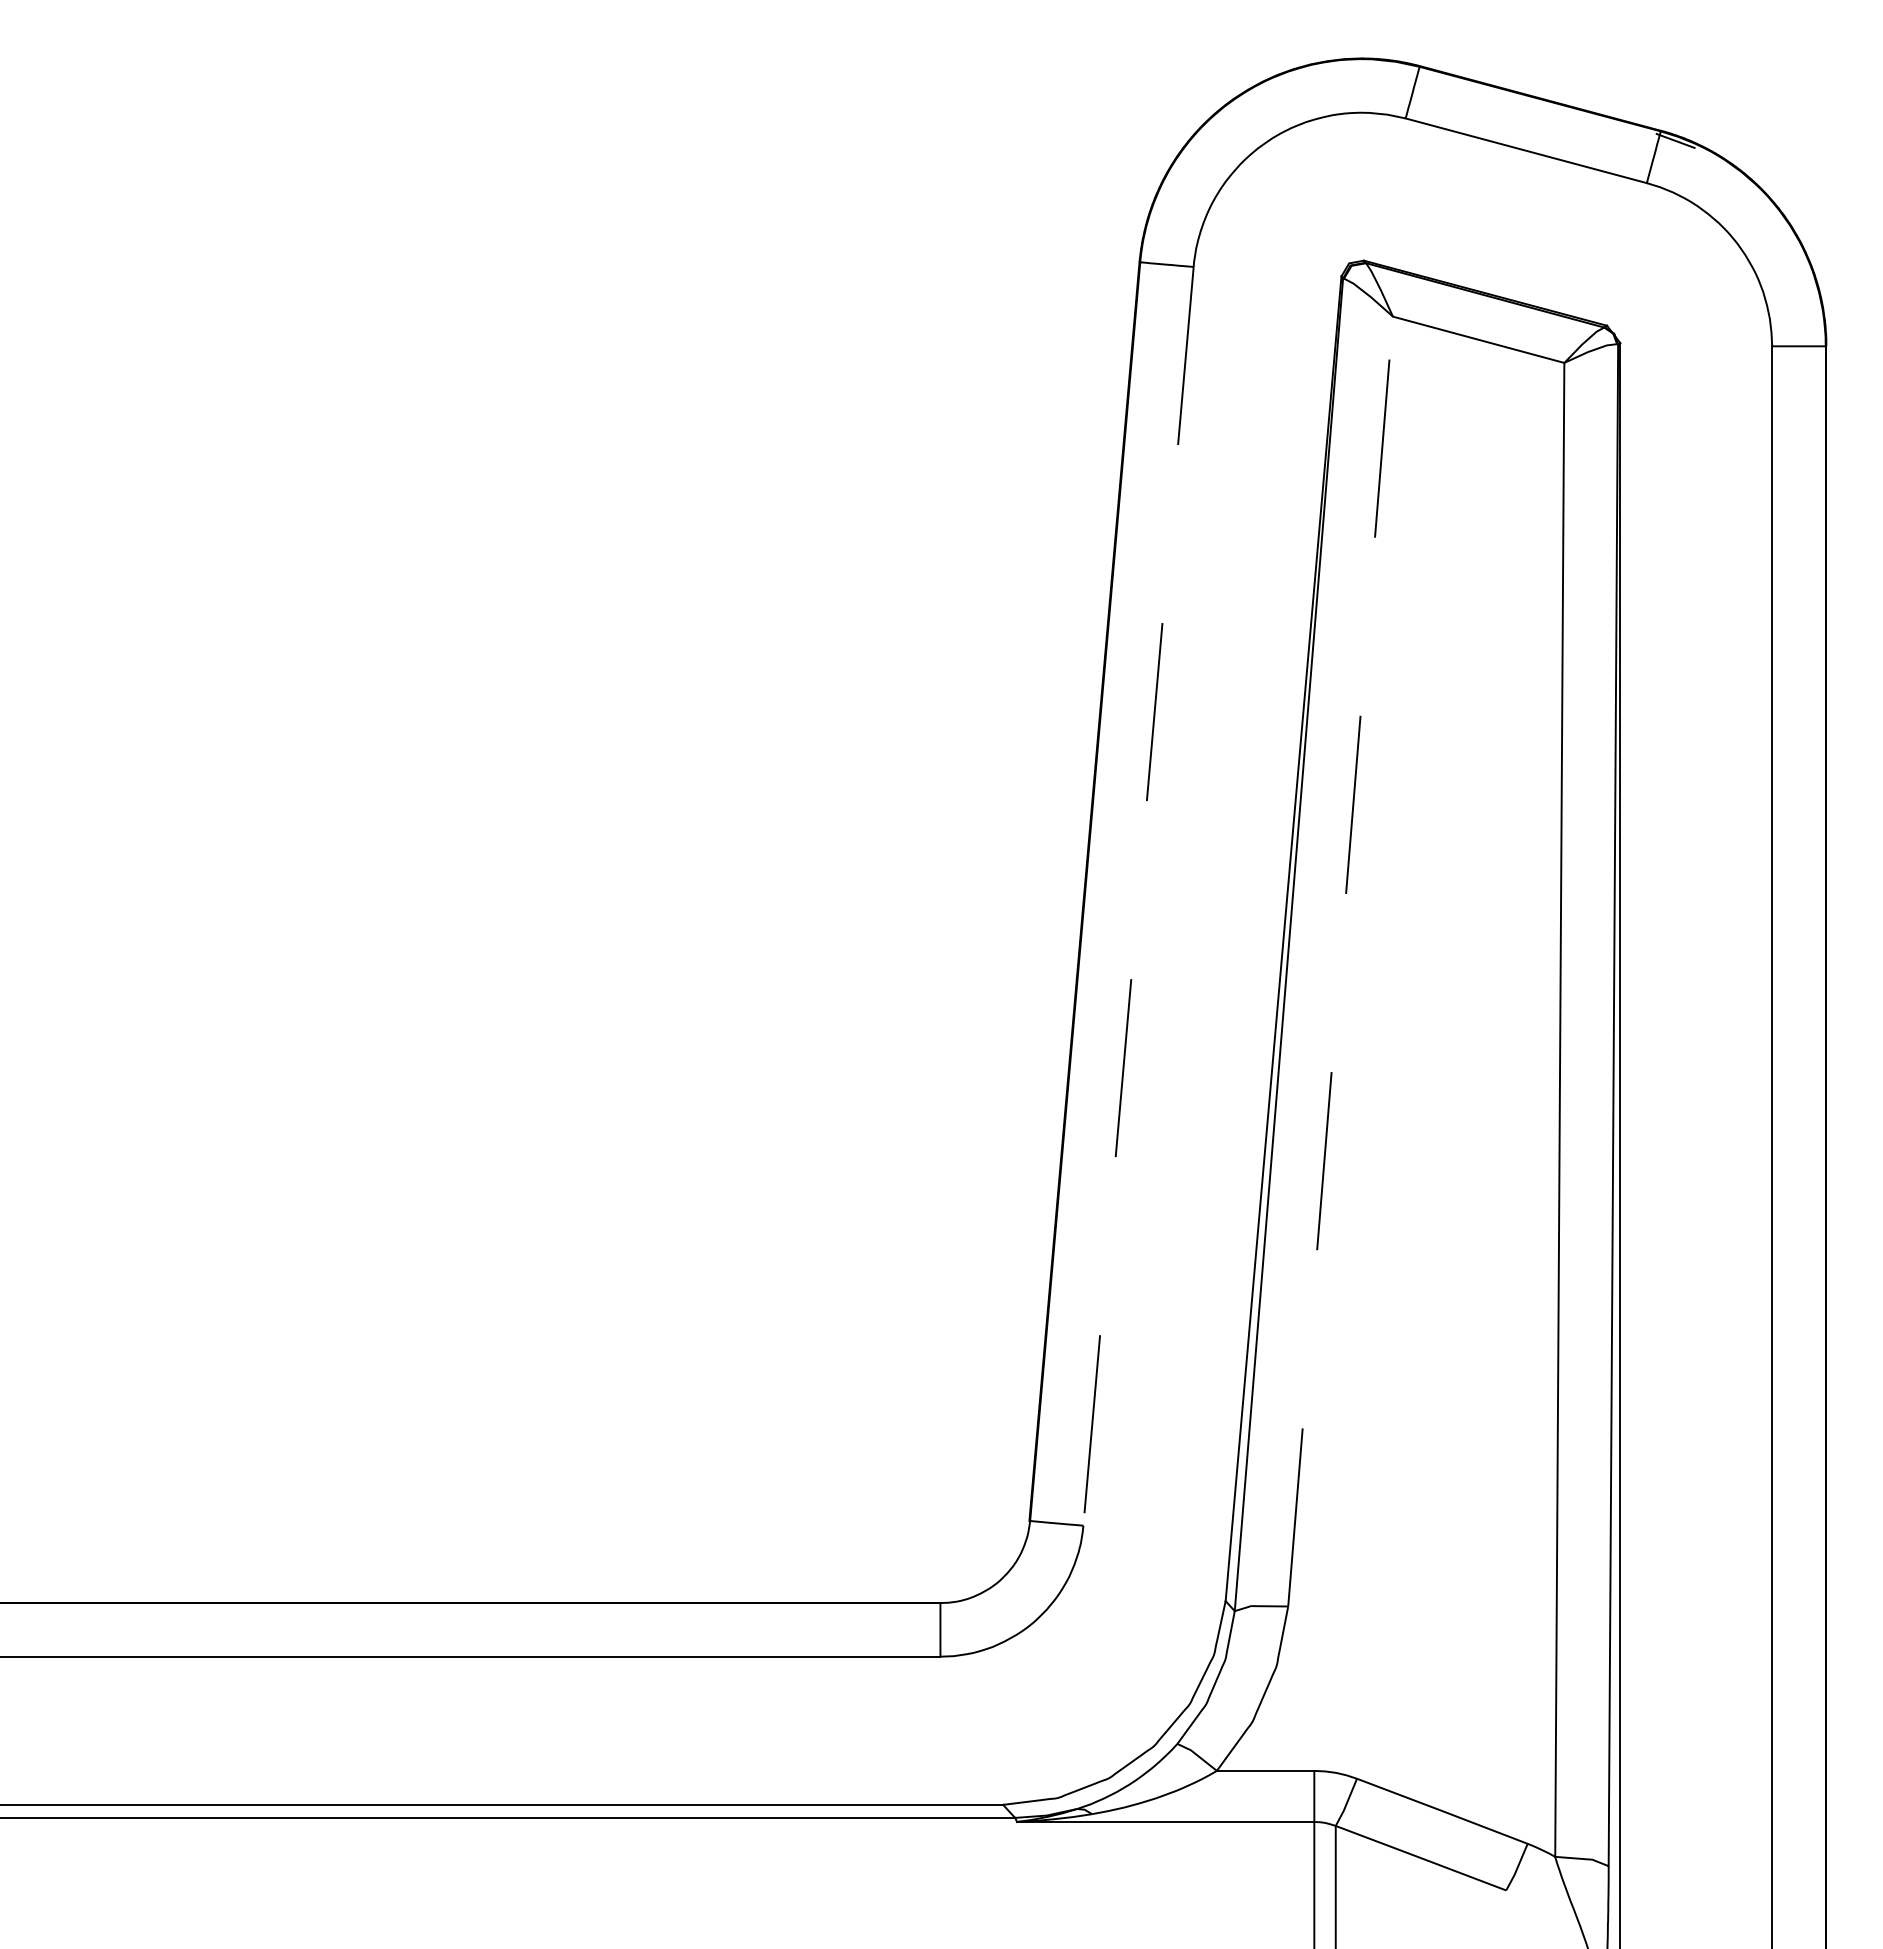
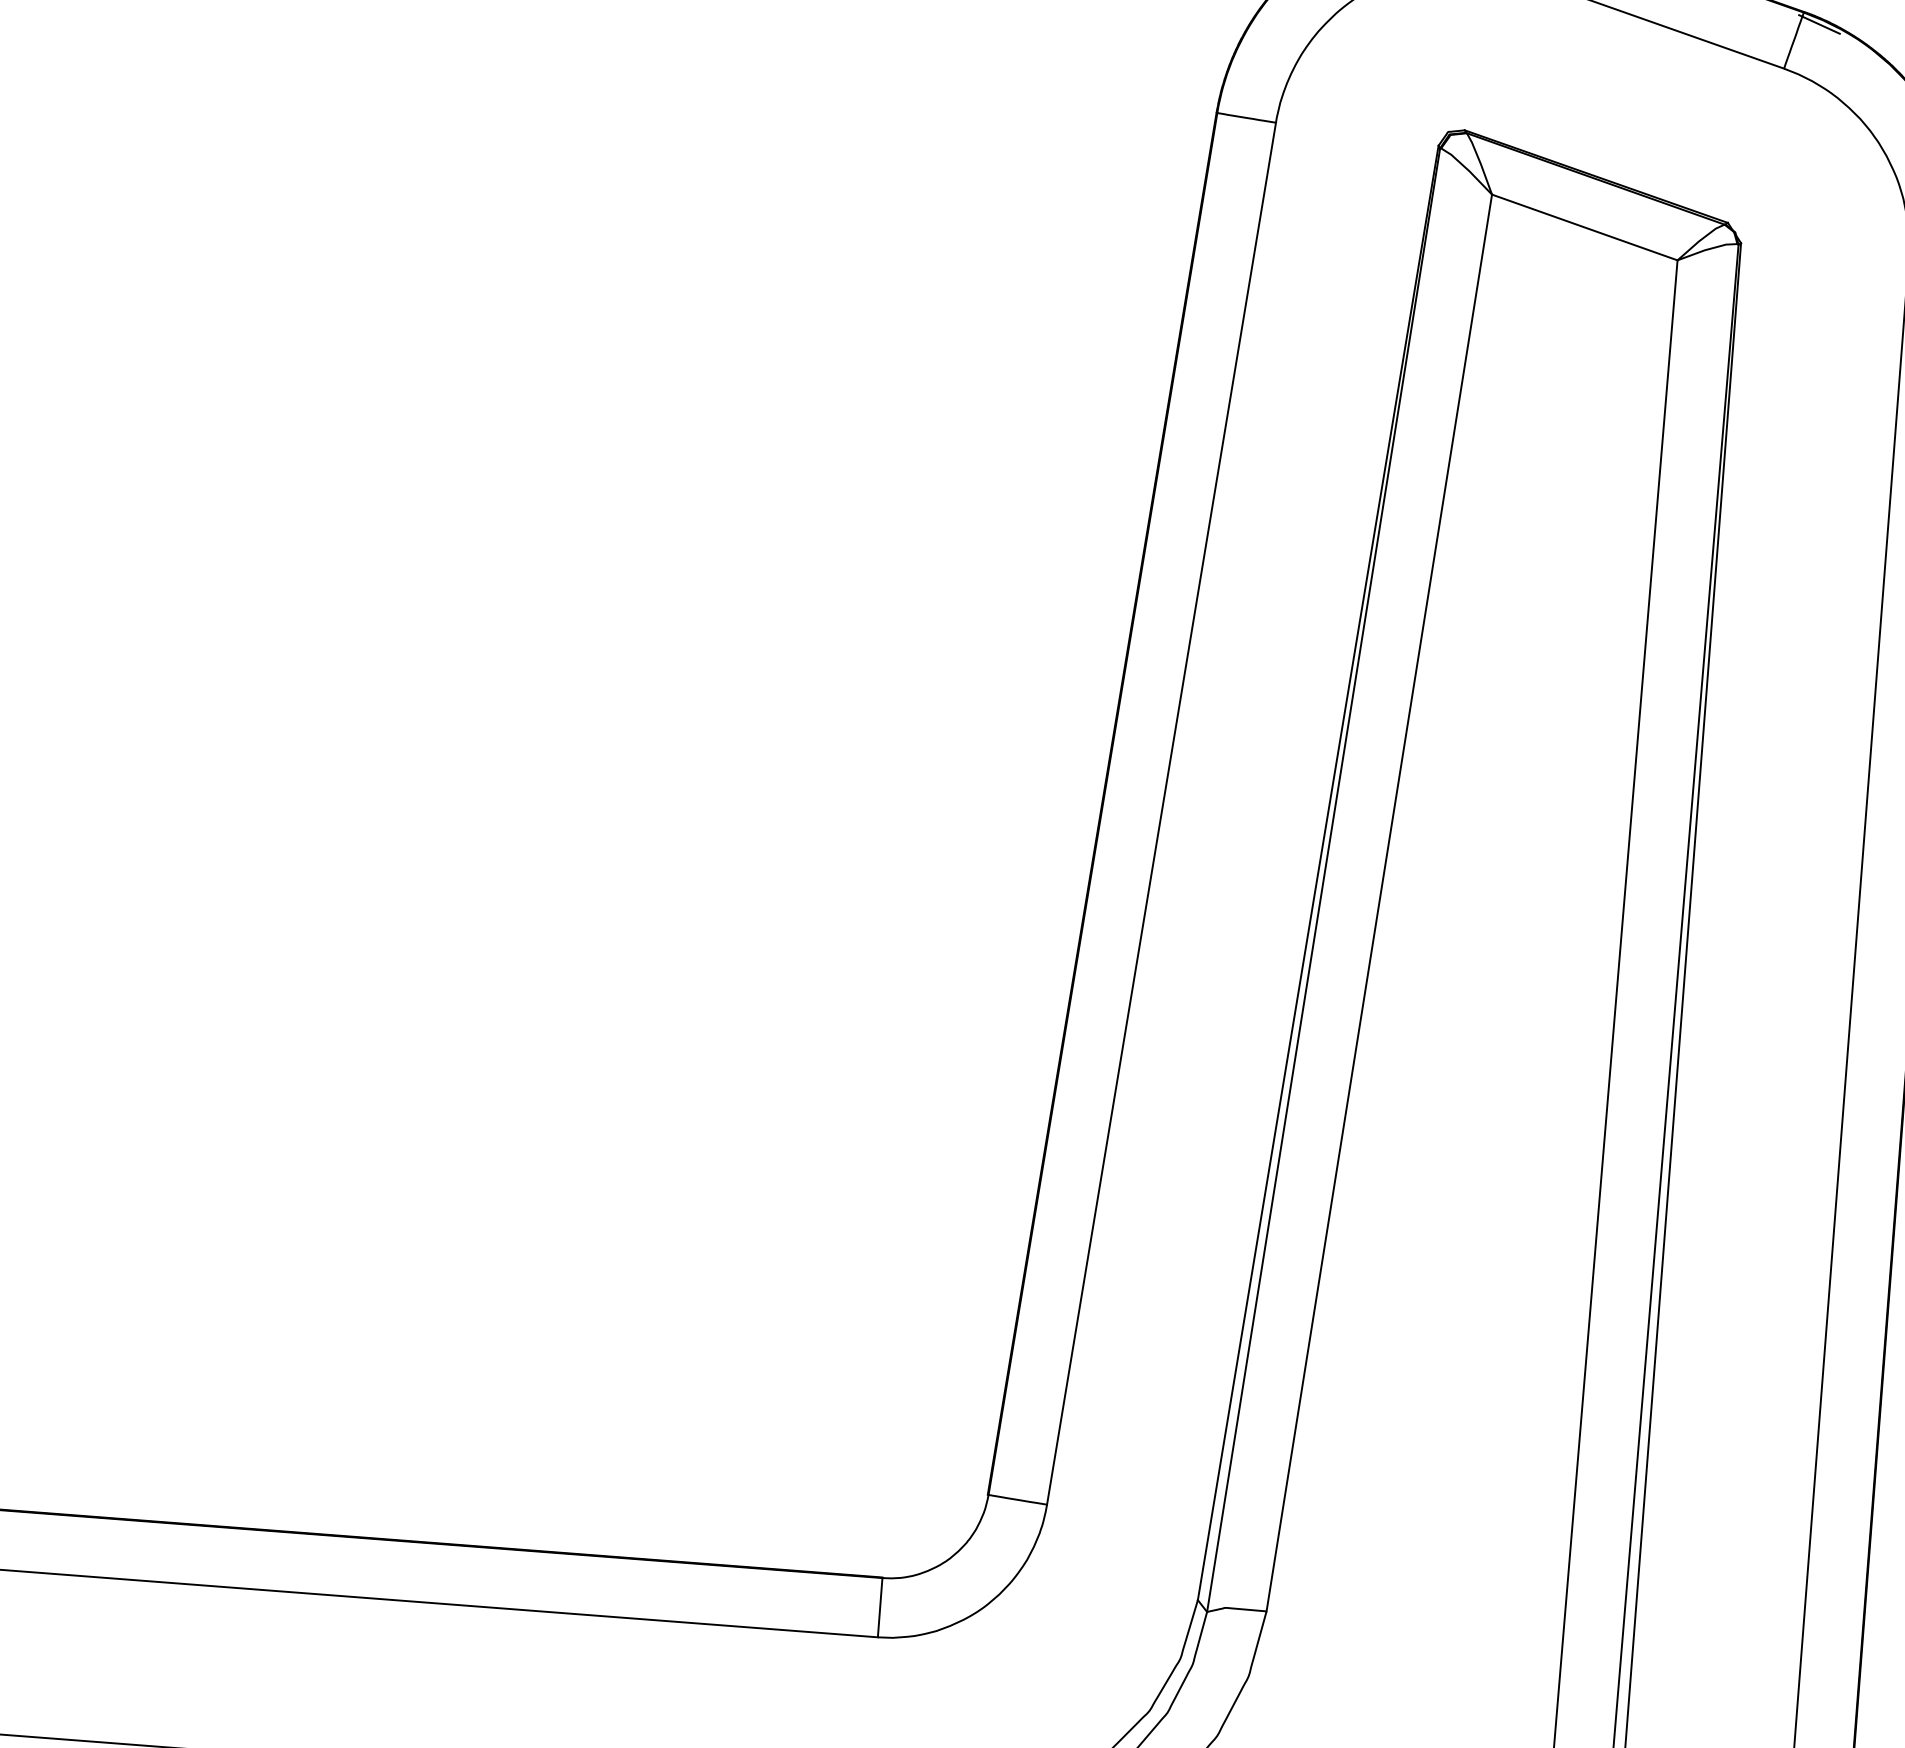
line: (1138, 896) -> (1161, 813), dashed -> solid
line: (1340, 961) -> (1379, 902), dashed -> solid

